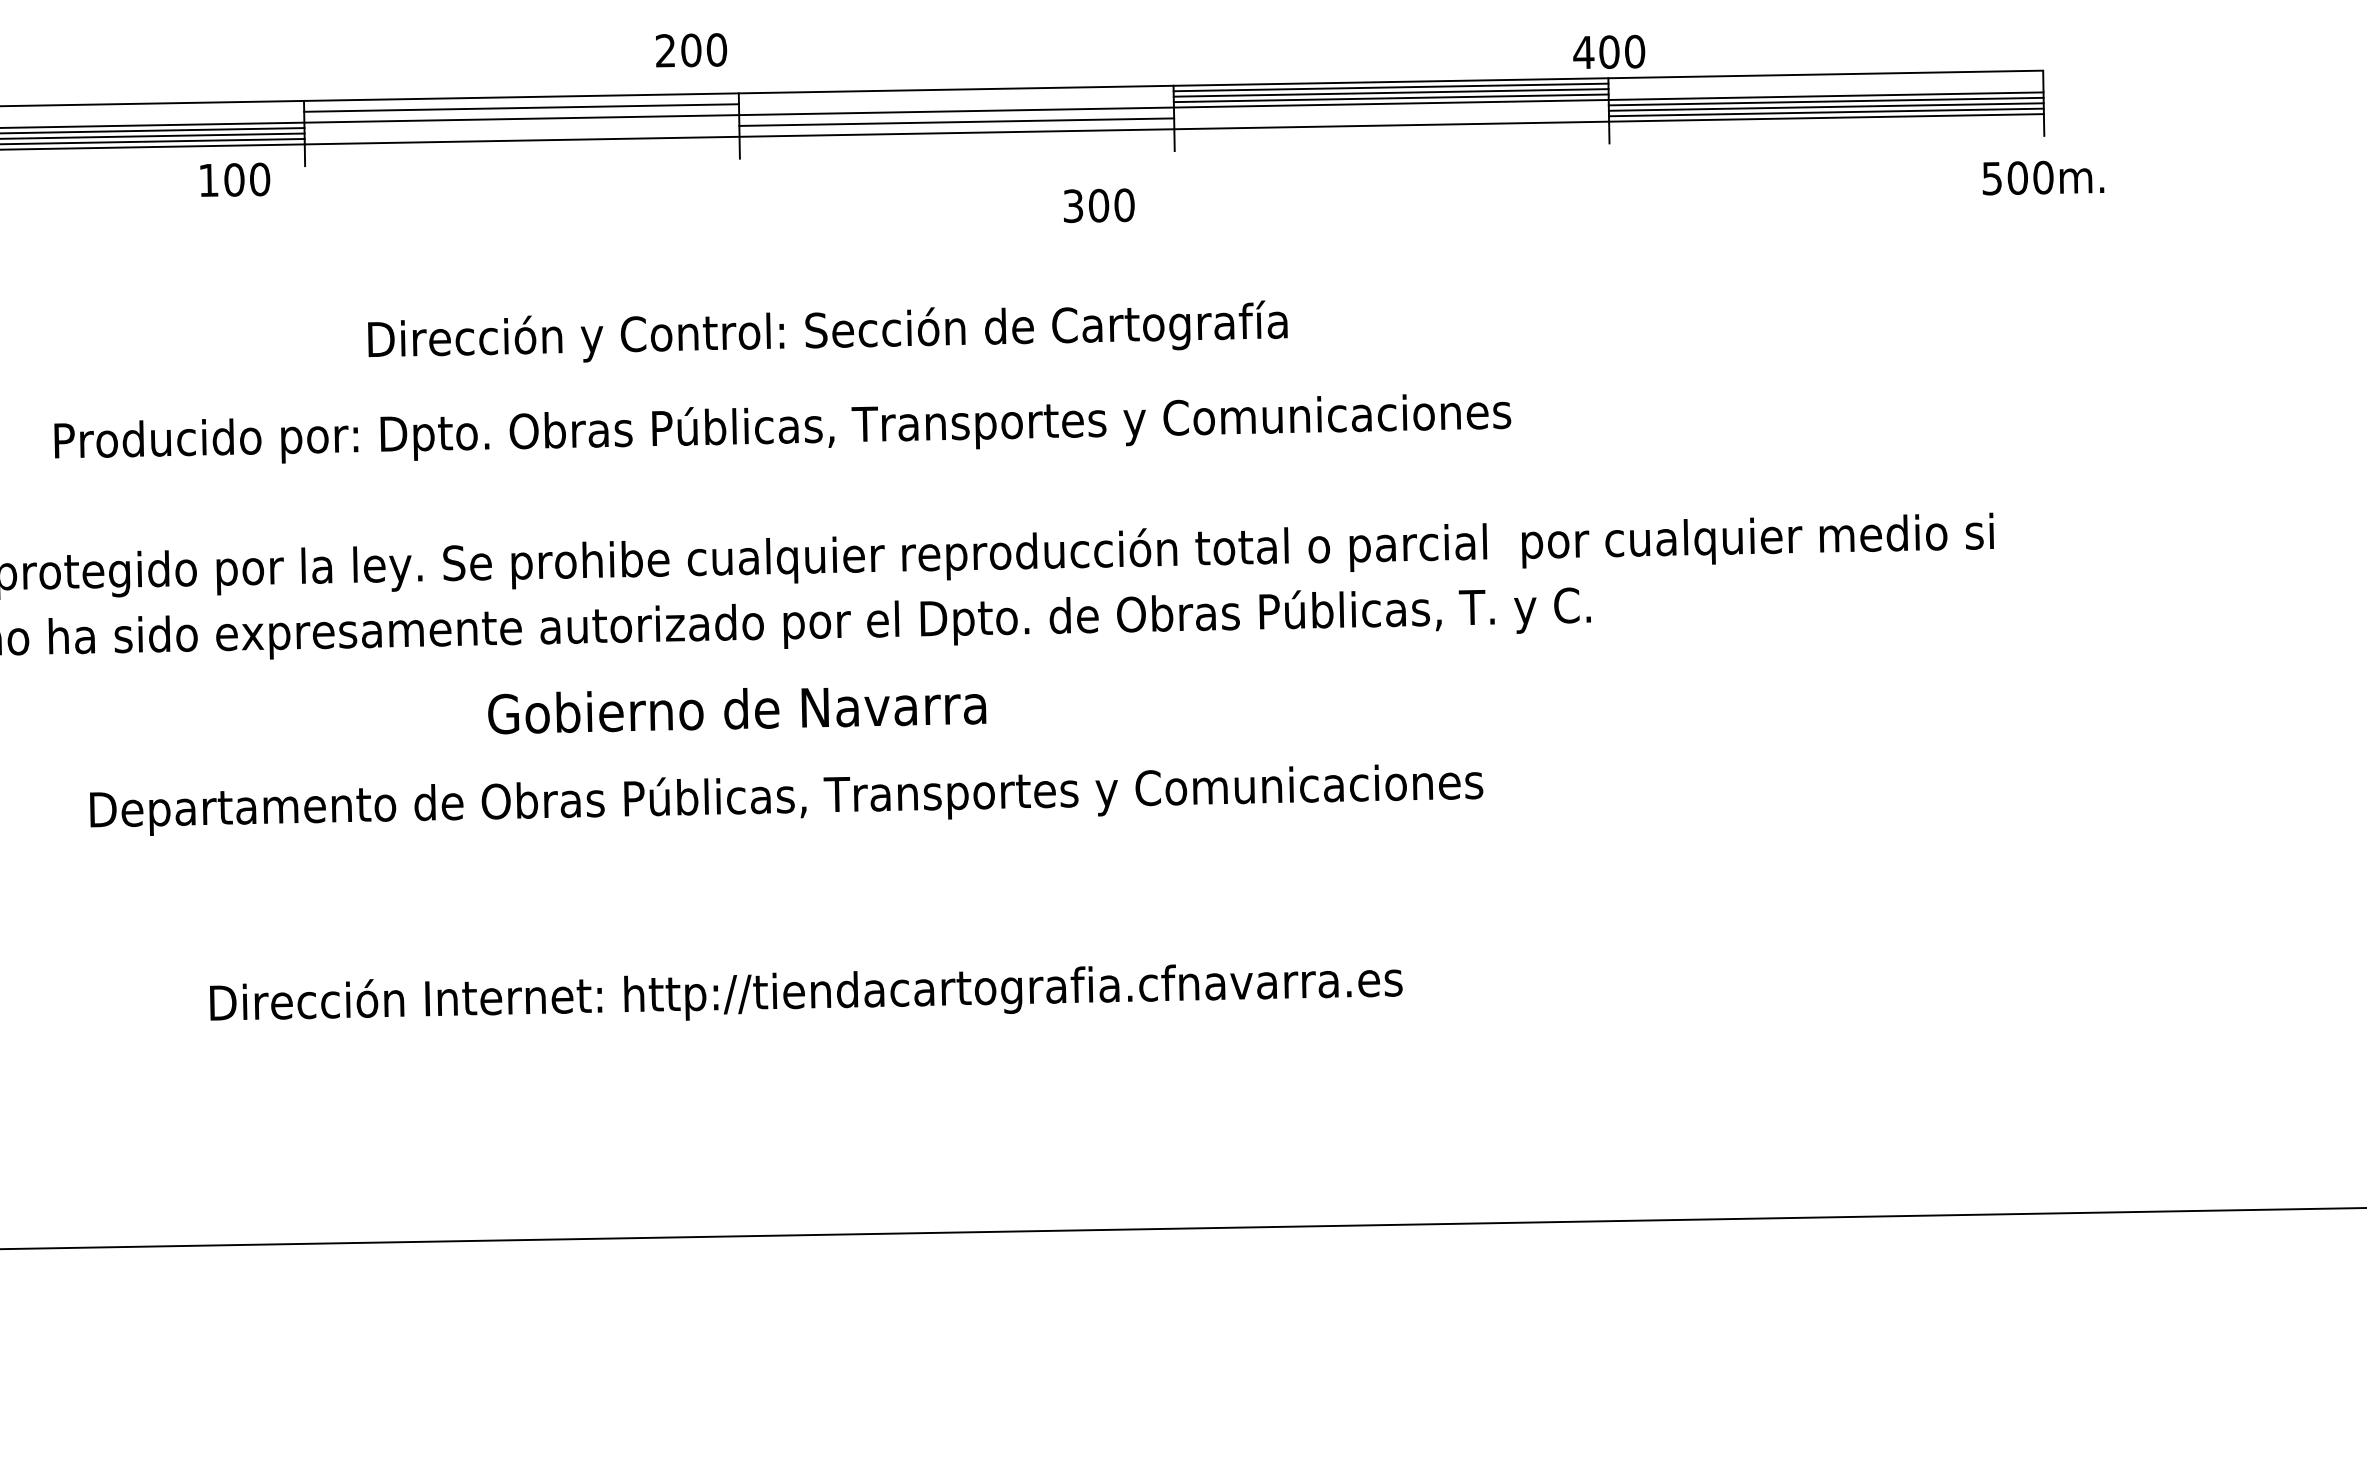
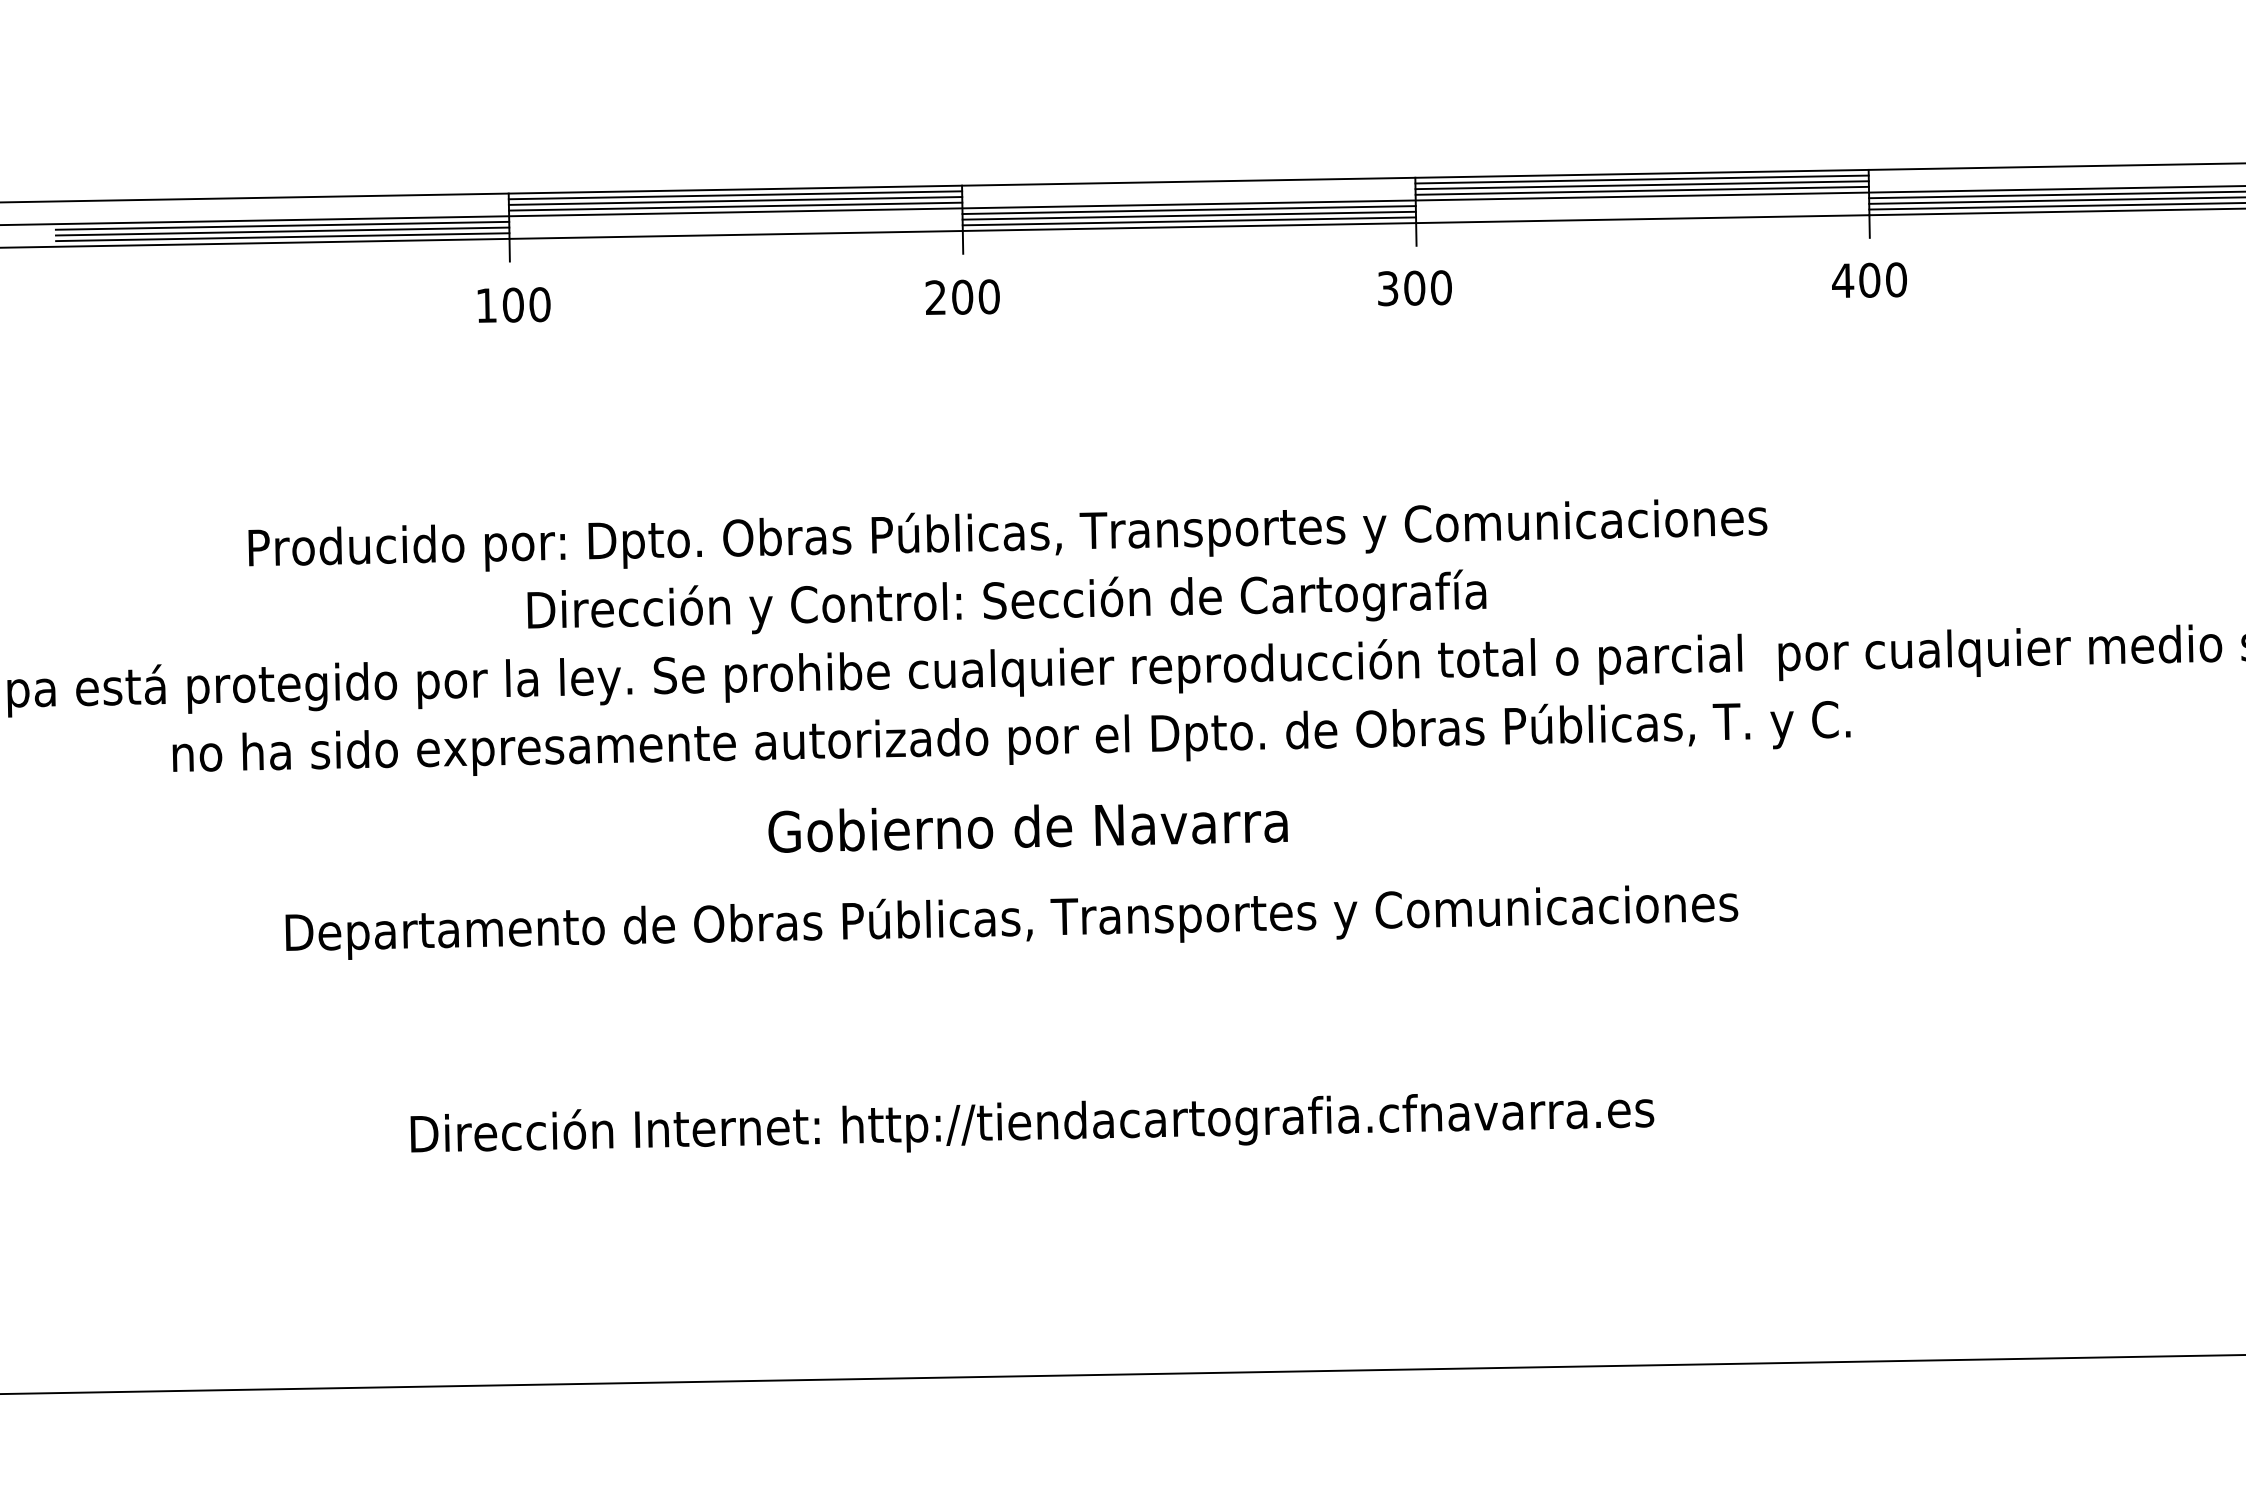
text: (691, 50) -> (962, 297), moved
text: (1609, 51) -> (1869, 279), moved
line: (521, 102) -> (735, 195), added
line: (521, 113) -> (735, 206), added
line: (956, 116) -> (1189, 209), added
line: (956, 127) -> (1189, 221), added
text: (235, 179) -> (514, 304), moved
text: (1099, 205) -> (1415, 288), moved
text: (827, 331) -> (1006, 601), moved
text: (737, 711) -> (1028, 829), moved

